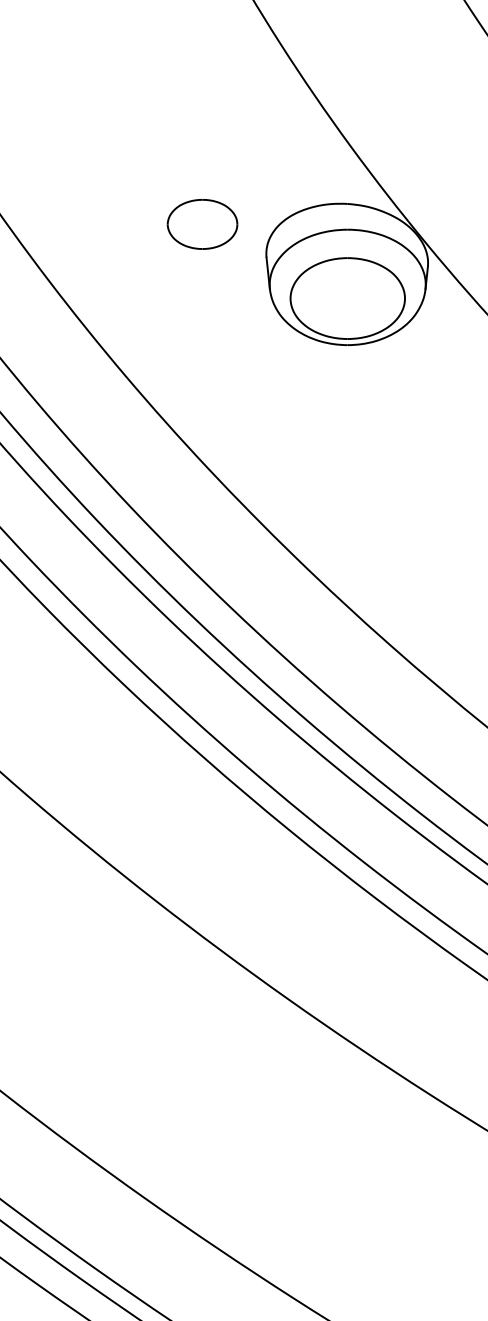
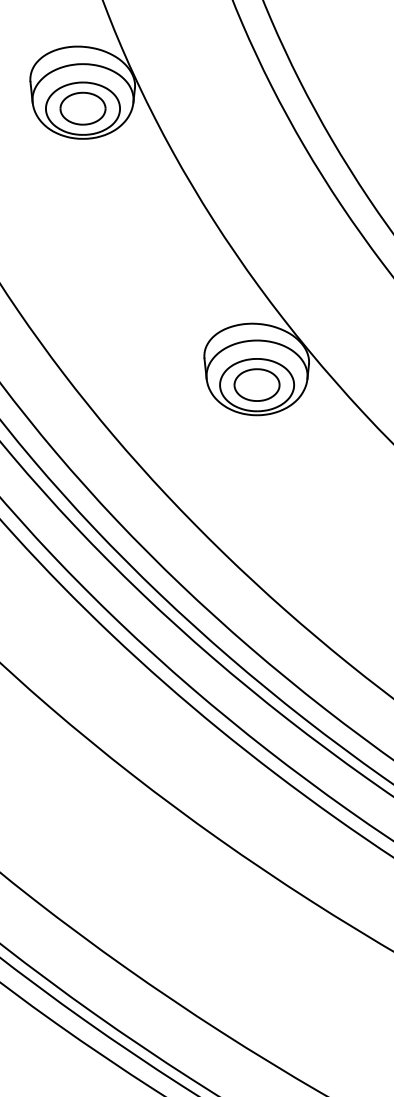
part: (201, 223) -> (256, 384), moved

